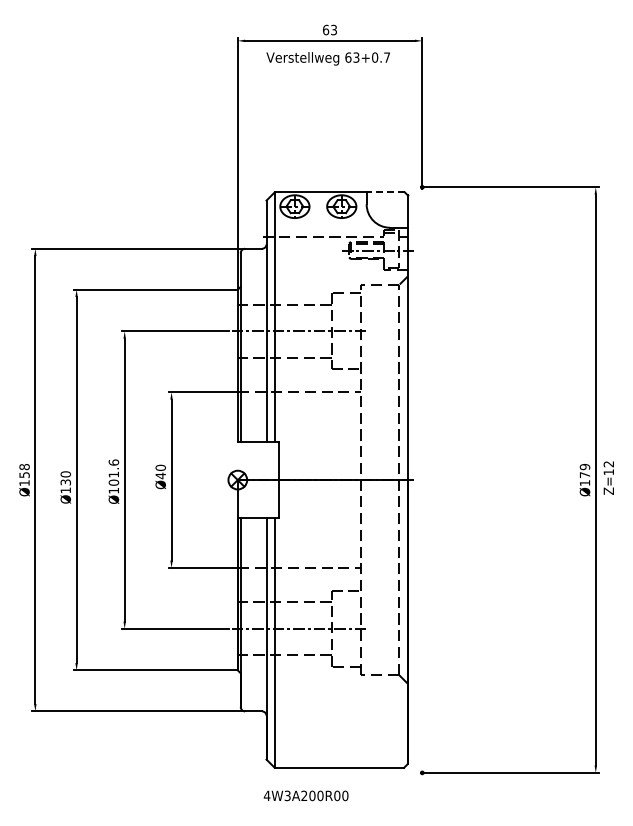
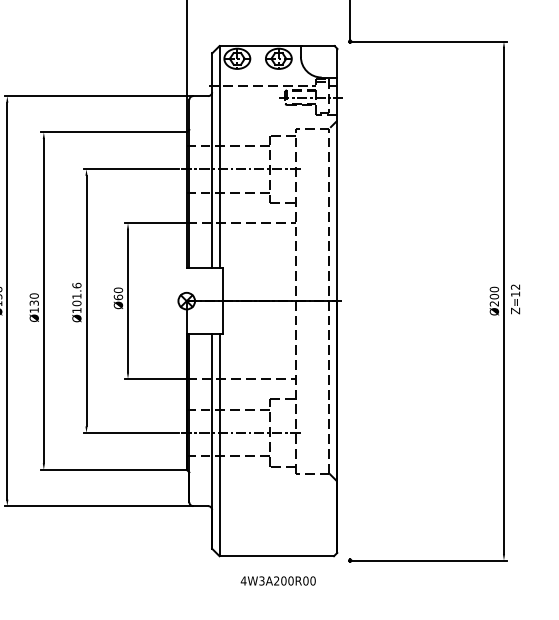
line: (385, 192) -> (317, 46), dashed -> solid
text: (160, 475) -> (118, 297), Ø40 -> Ø60
text: (584, 475) -> (493, 297), Ø179 -> Ø200
text: (305, 795) -> (277, 580), moved

